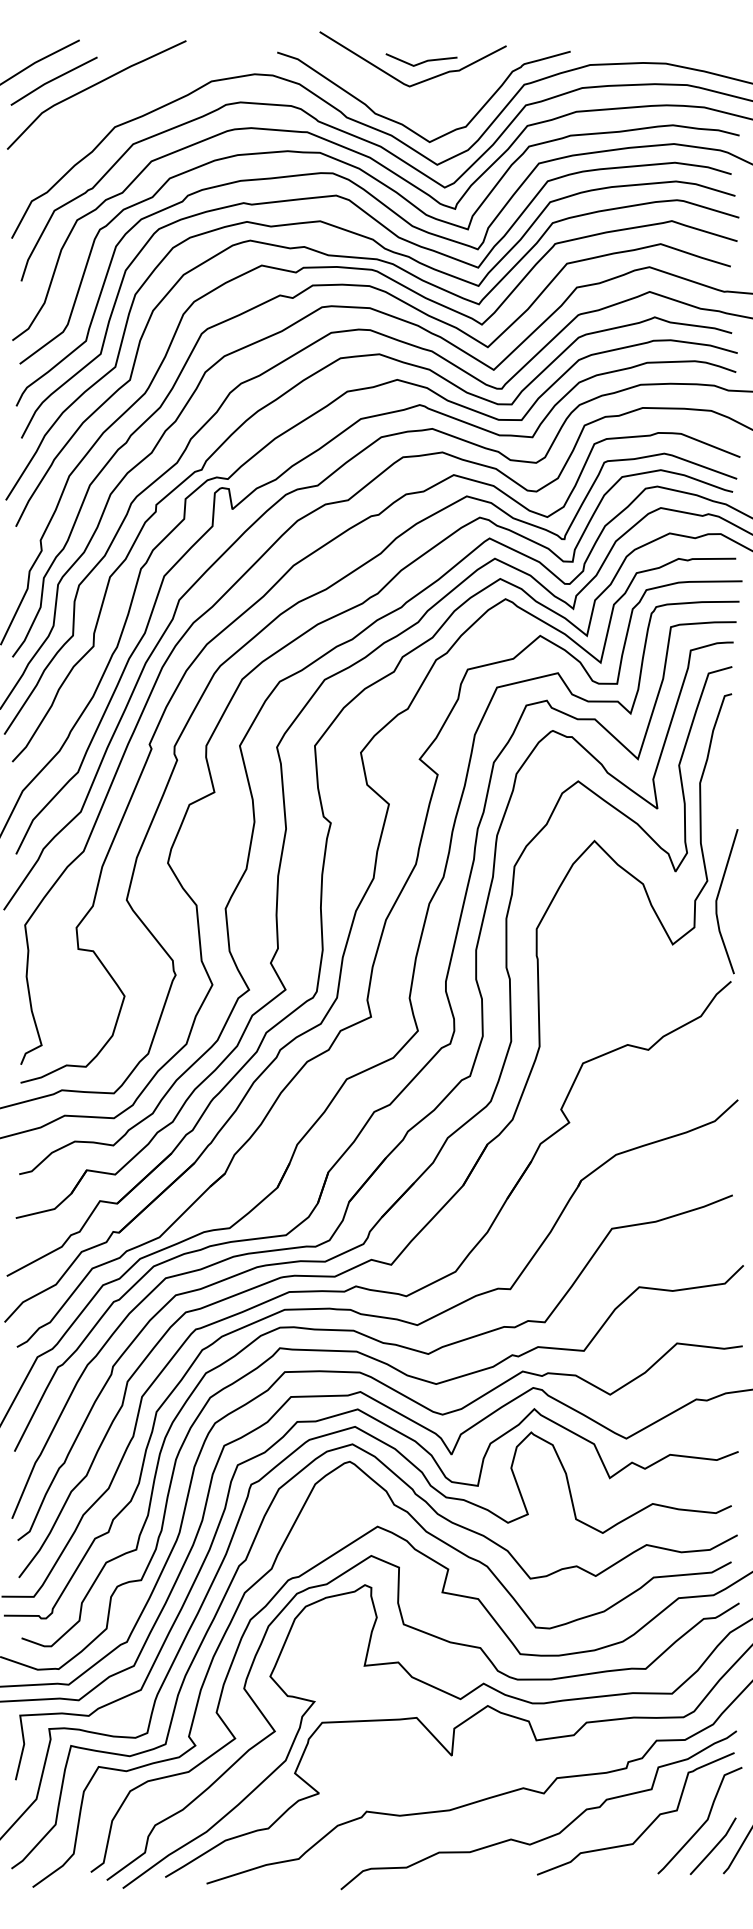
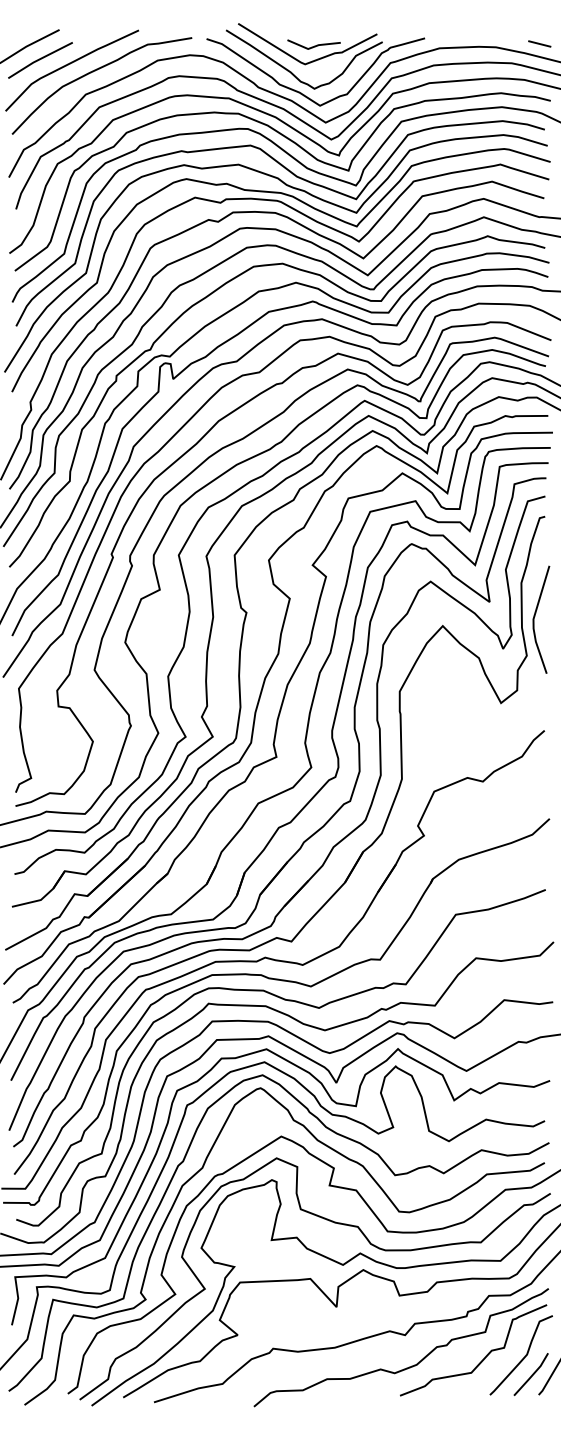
line: (724, 58) -> (539, 43), added
curve: (126, 96) -> (94, 71), added
curve: (394, 99) -> (293, 74), added
line: (718, 897) -> (535, 616), moved

